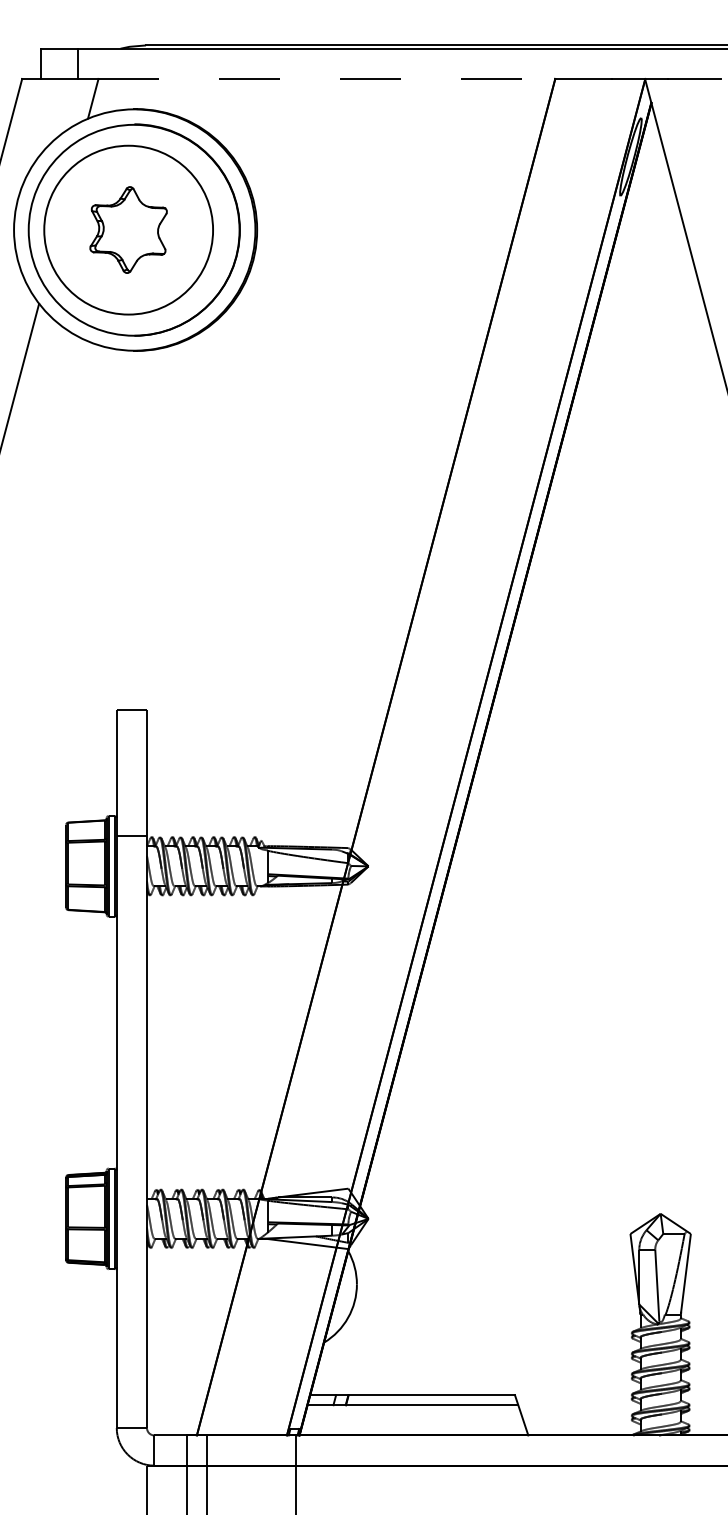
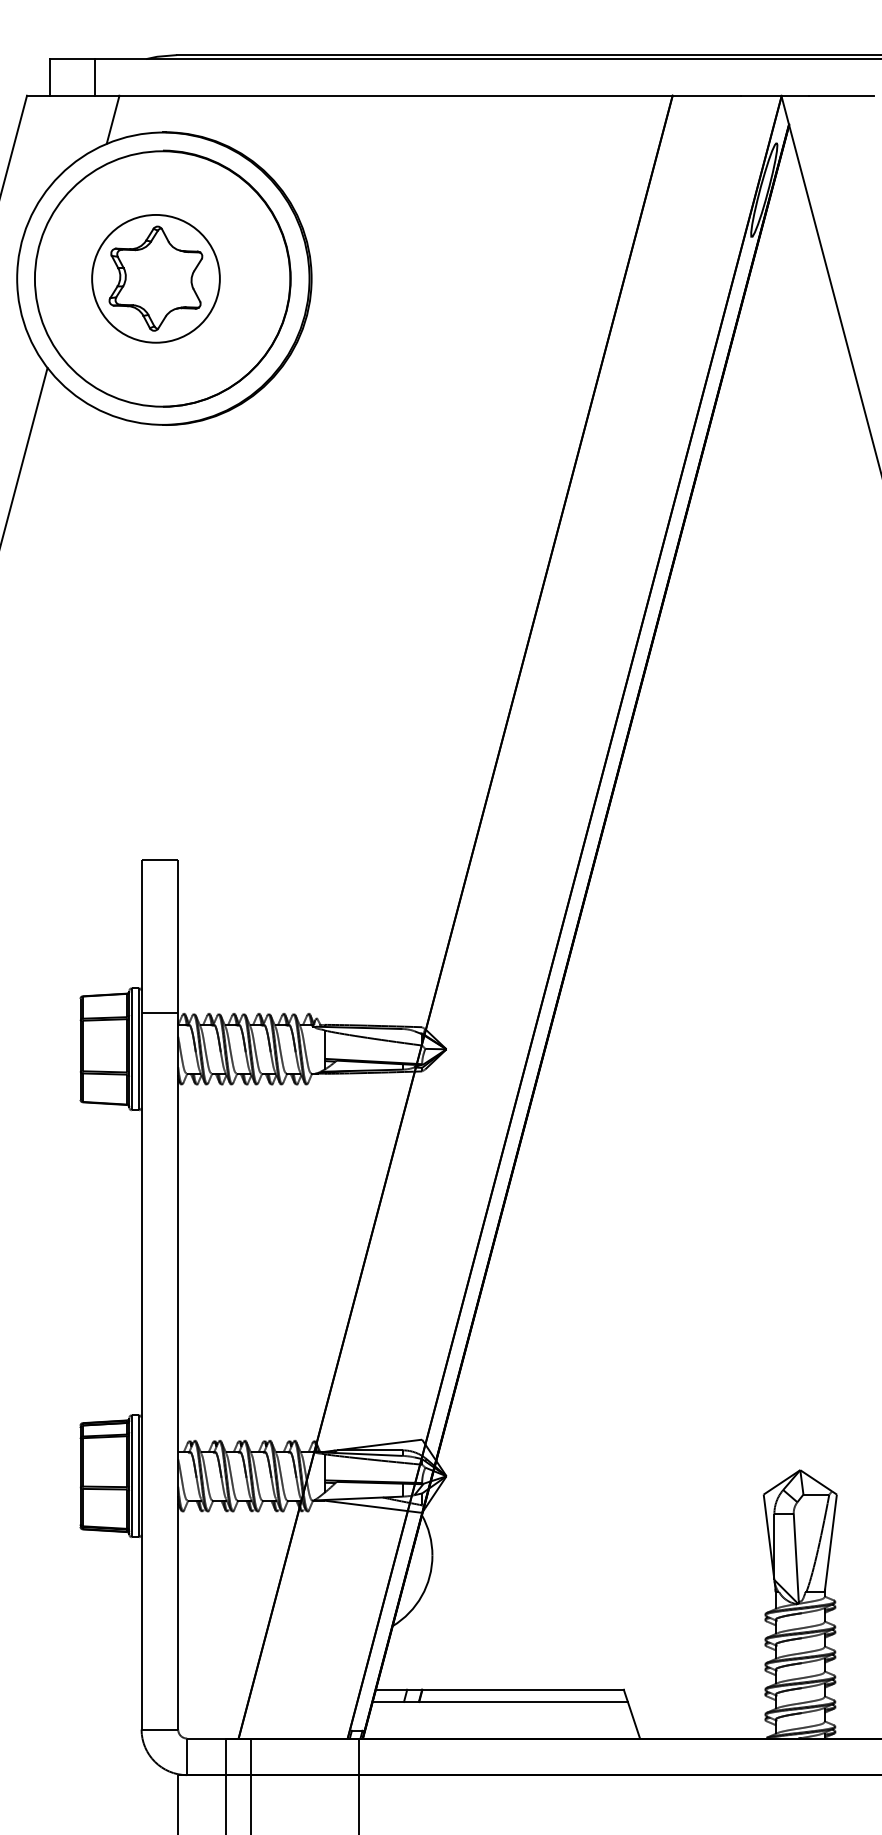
line: (327, 78) -> (396, 95), dashed -> solid
circle: (128, 229) -> (155, 278), size x0.62

